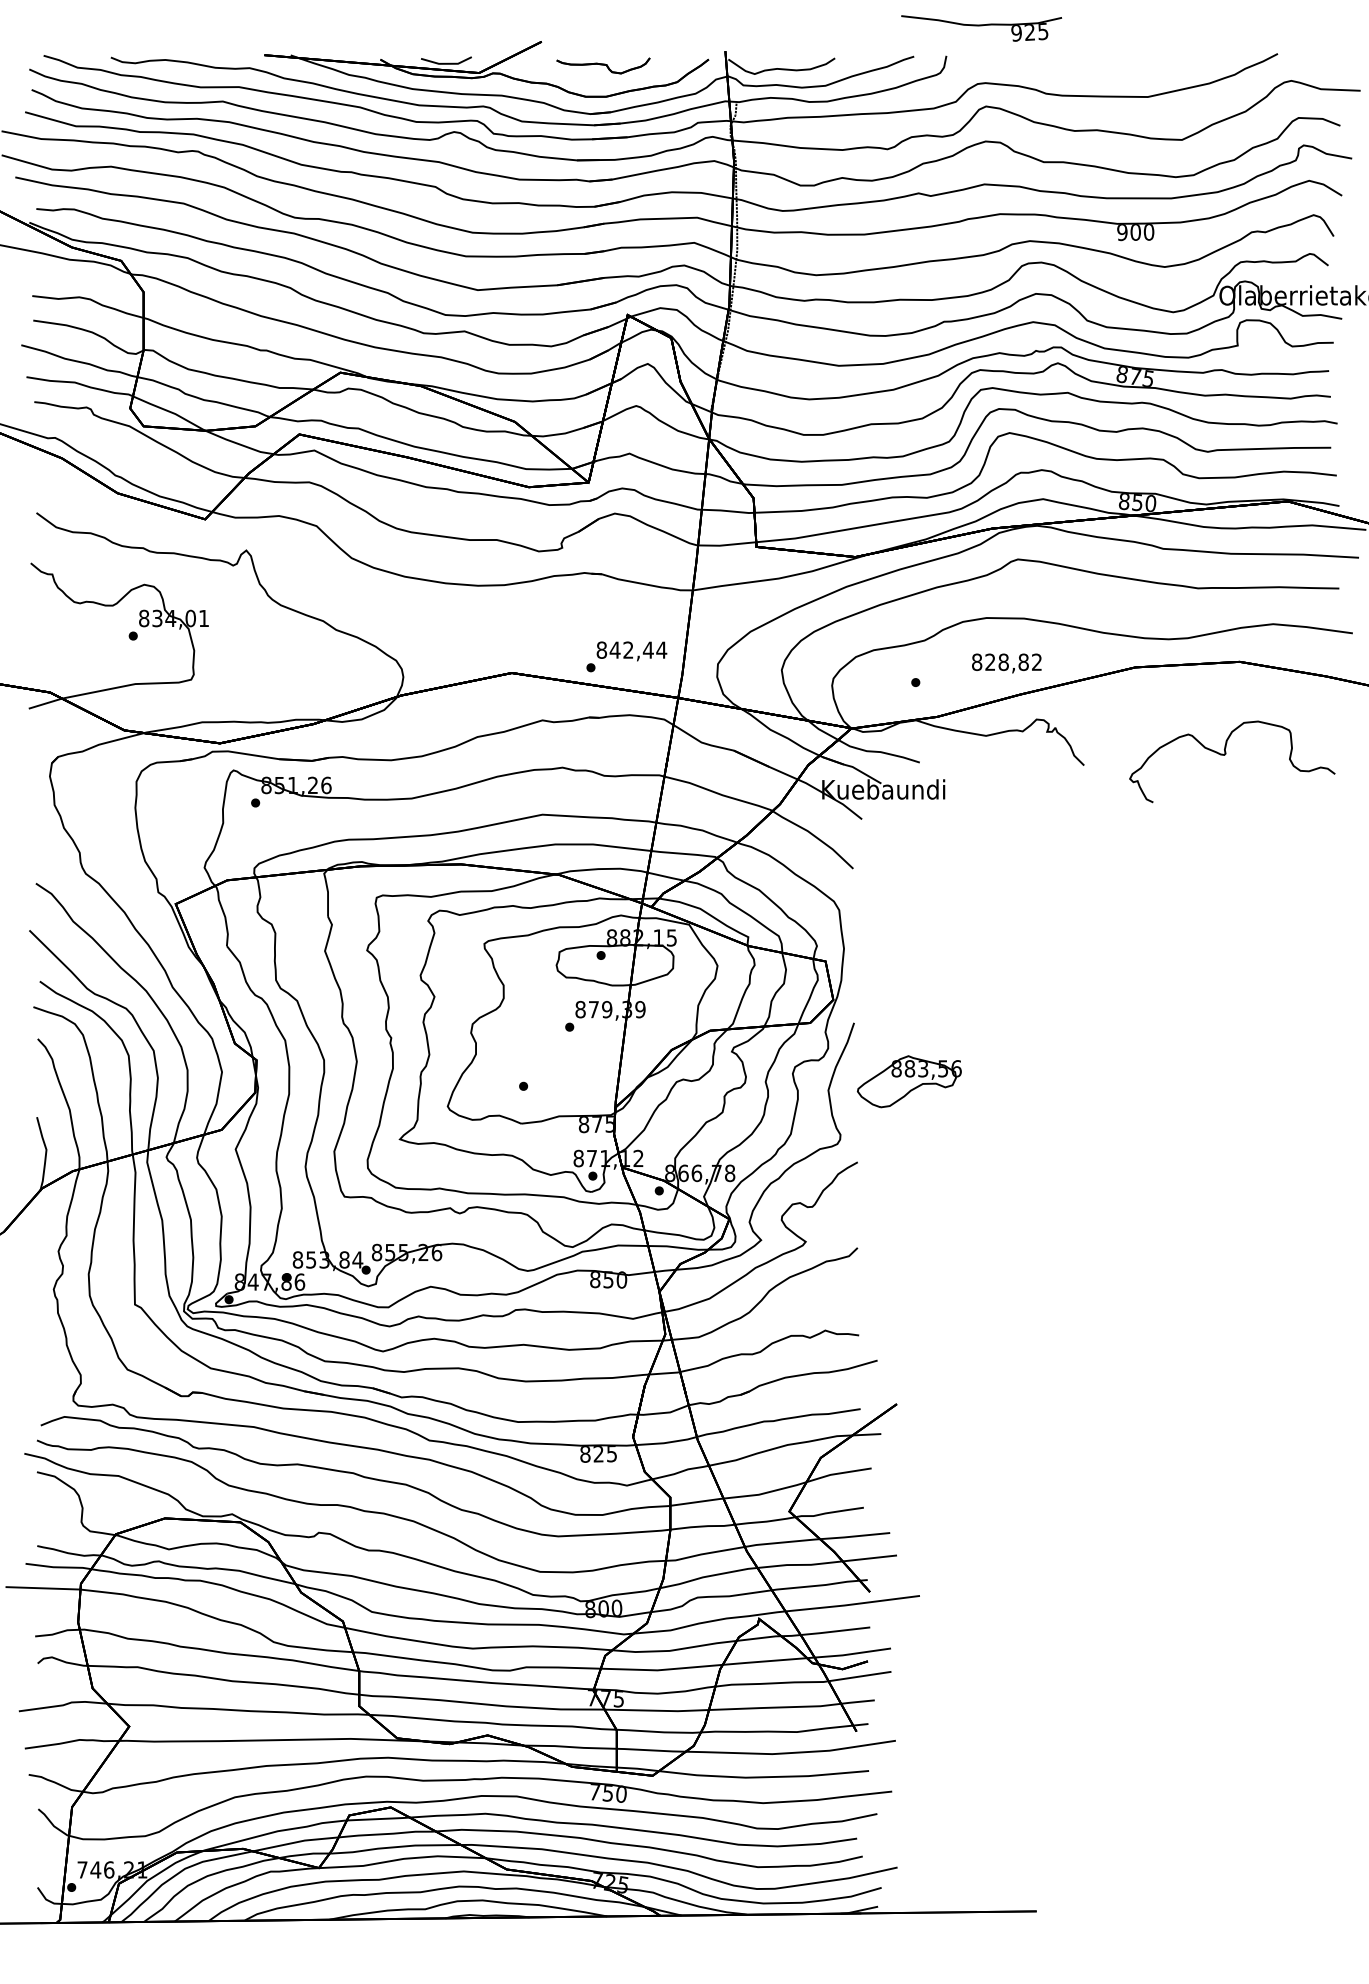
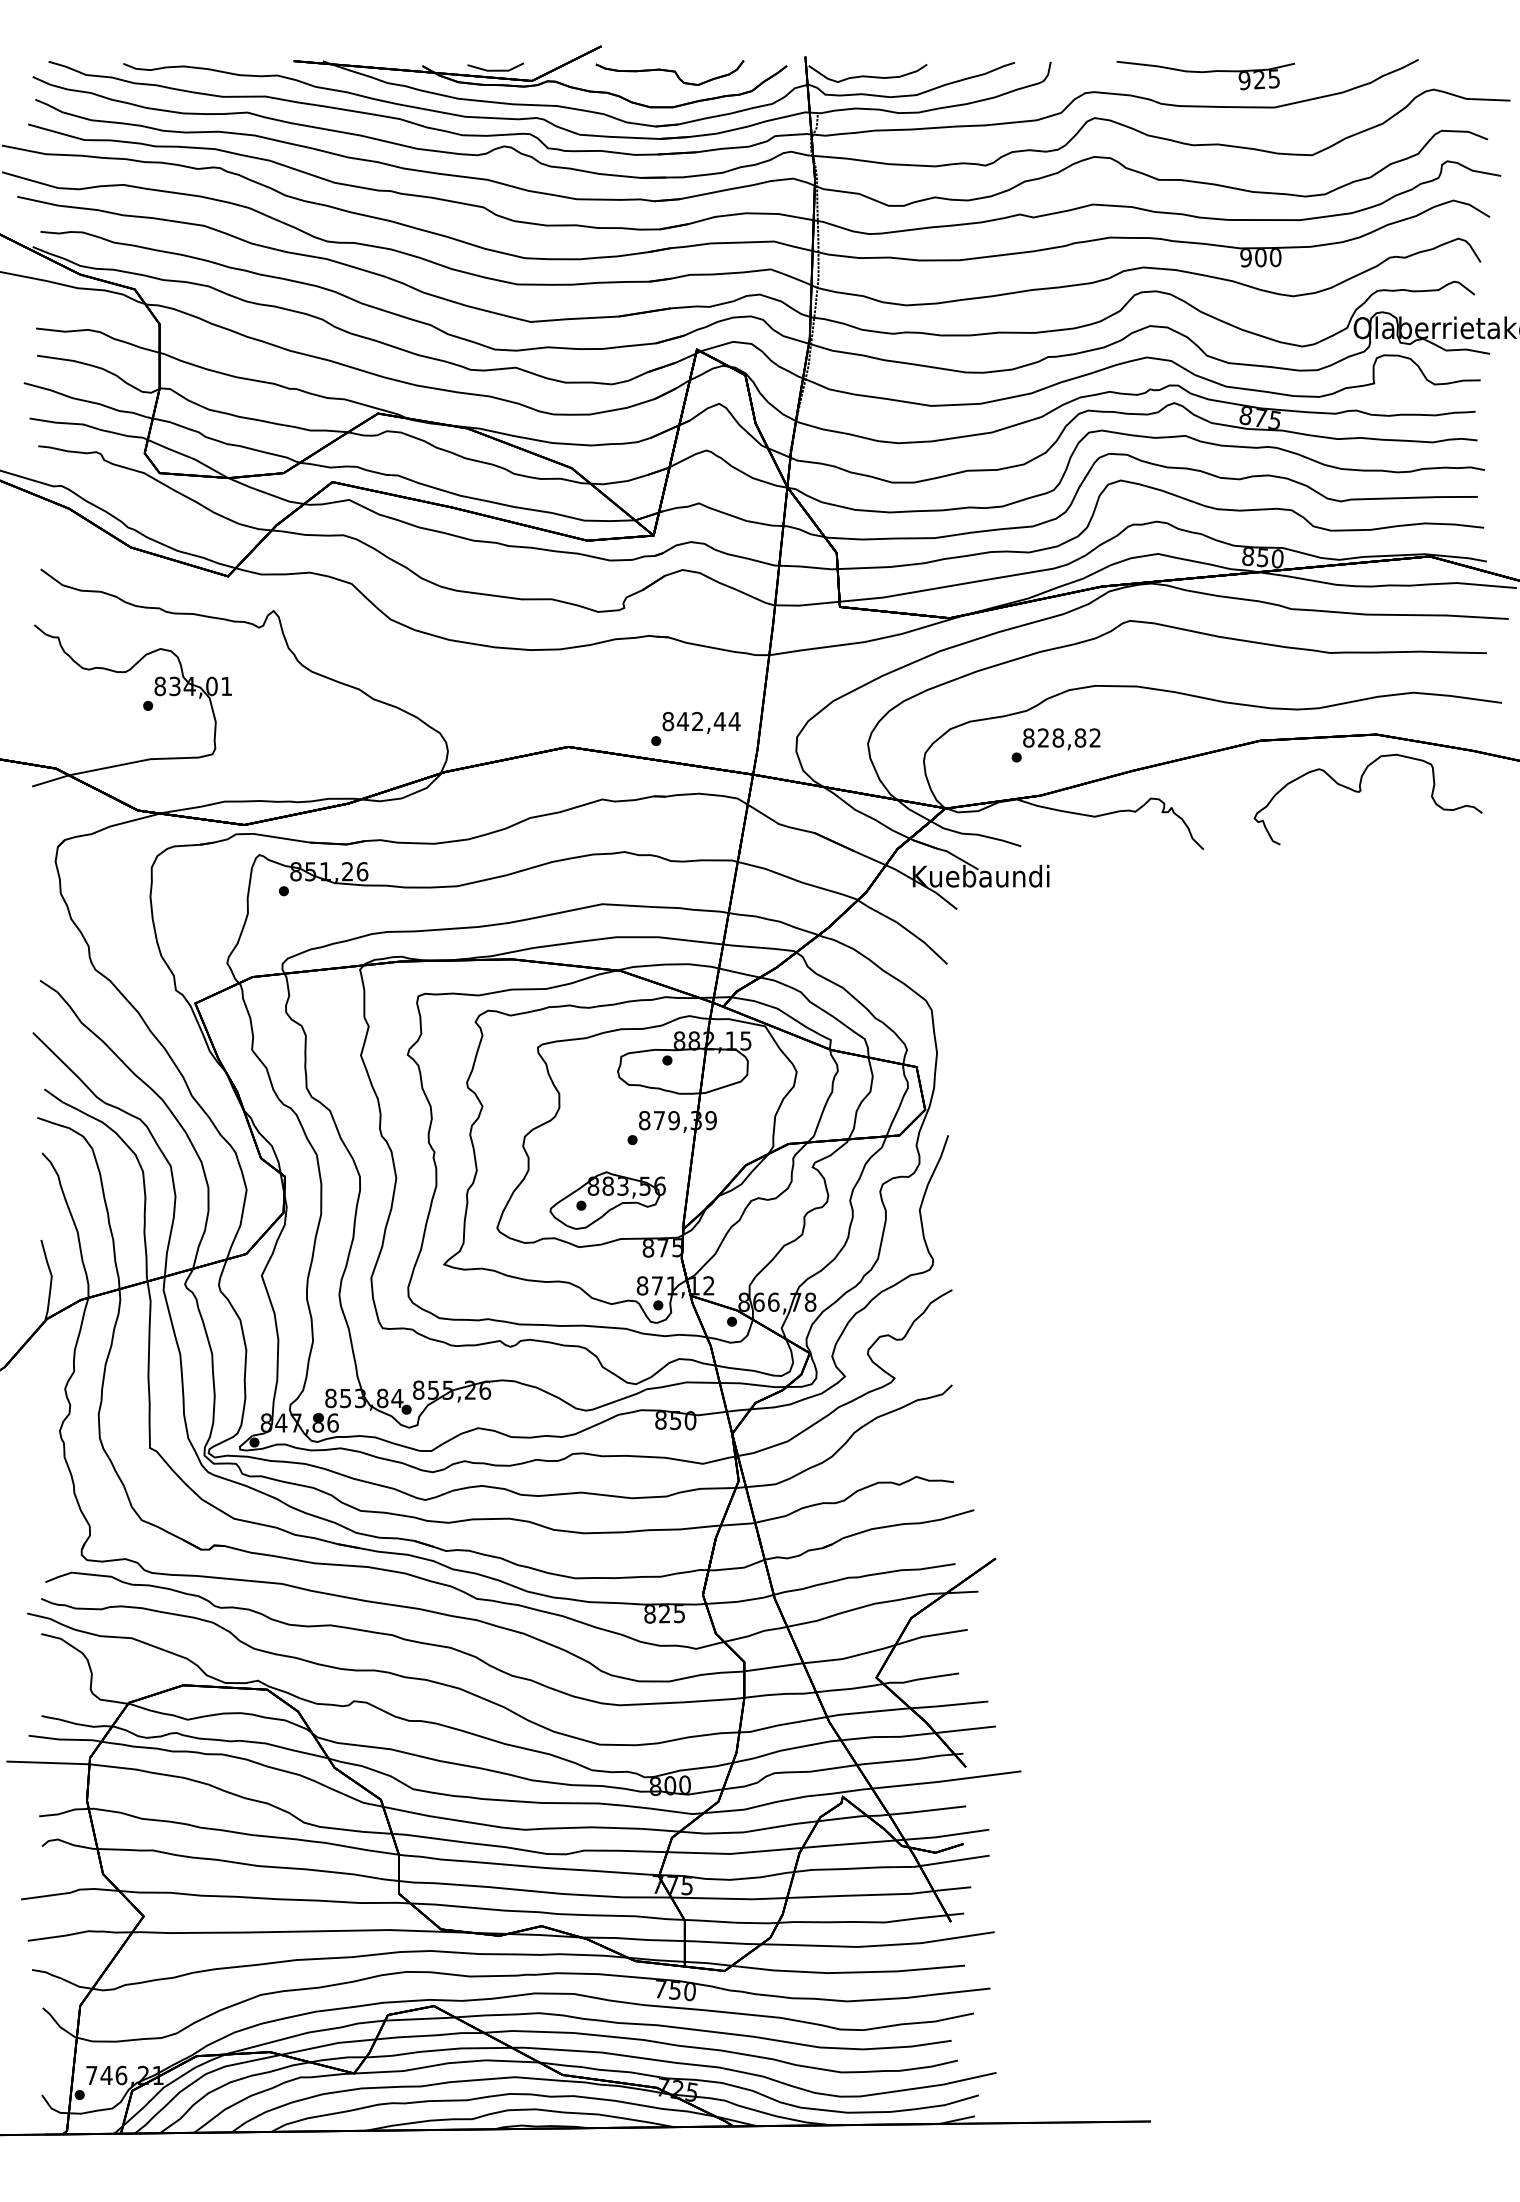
part: (981, 28) -> (1205, 75), moved
part: (602, 65) -> (669, 72), size x1.43
text: (1006, 663) -> (1061, 739), moved
curve: (1225, 754) -> (1360, 791), moved
part: (909, 1081) -> (607, 1200), moved

